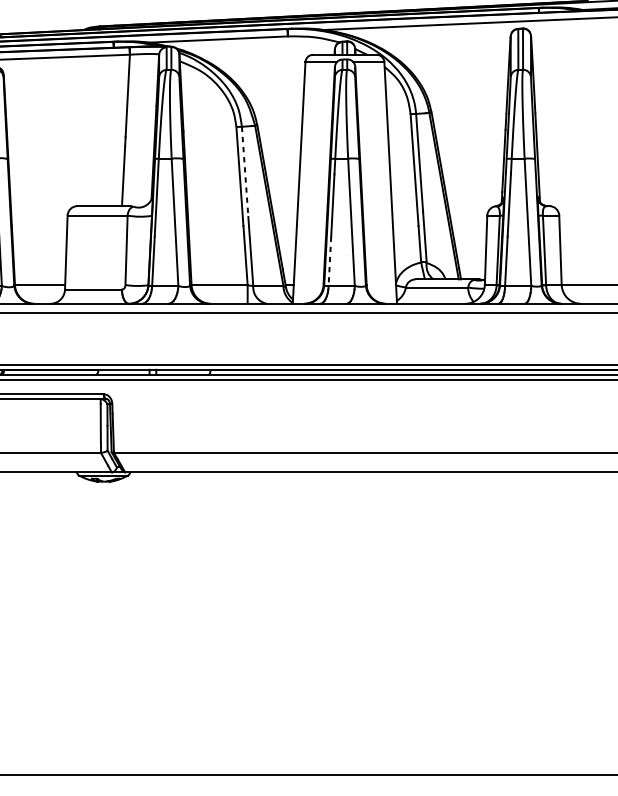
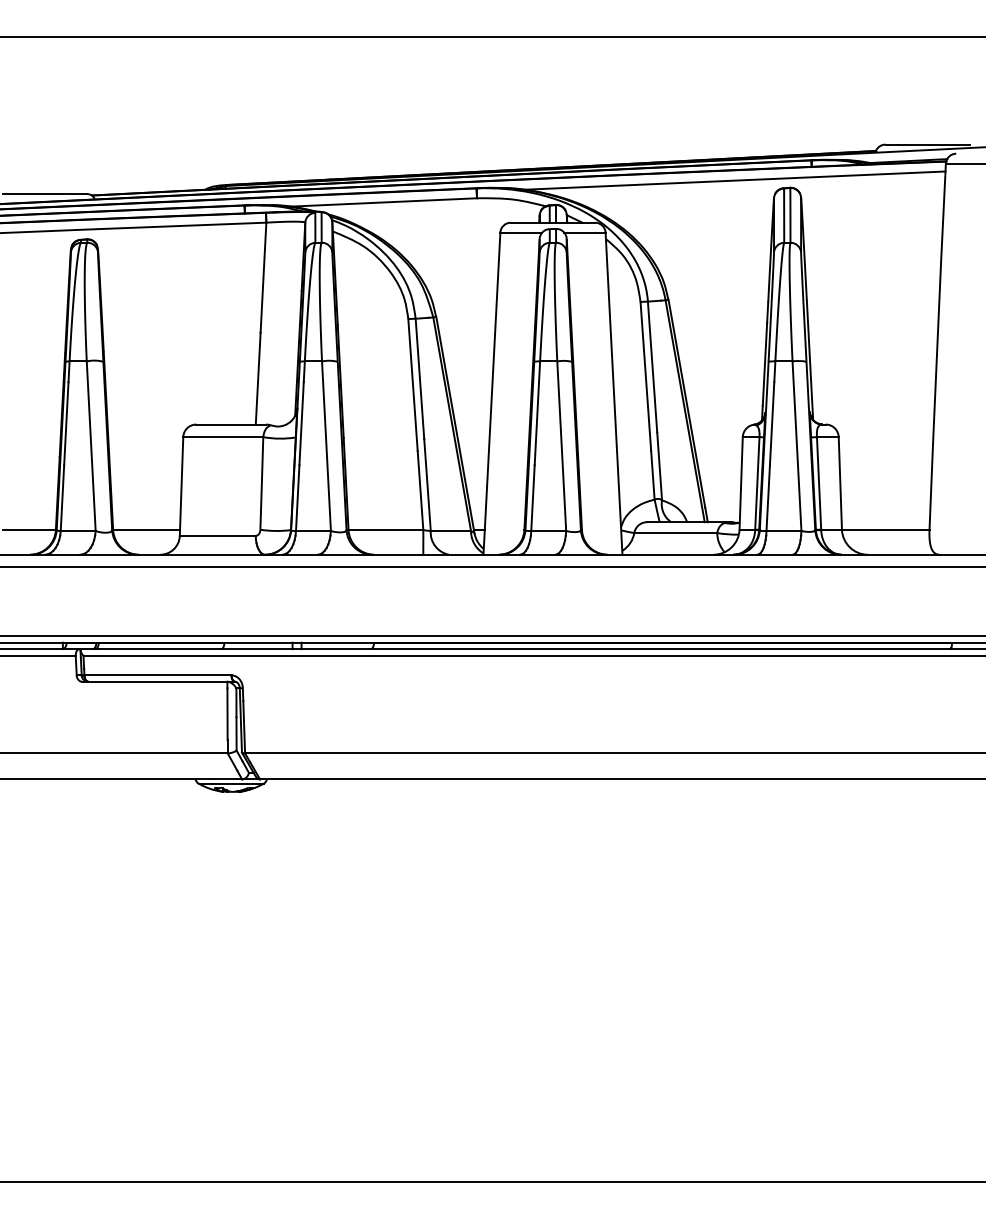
line: (244, 172) -> (419, 379), dashed -> solid
line: (329, 261) -> (532, 498), dashed -> solid

